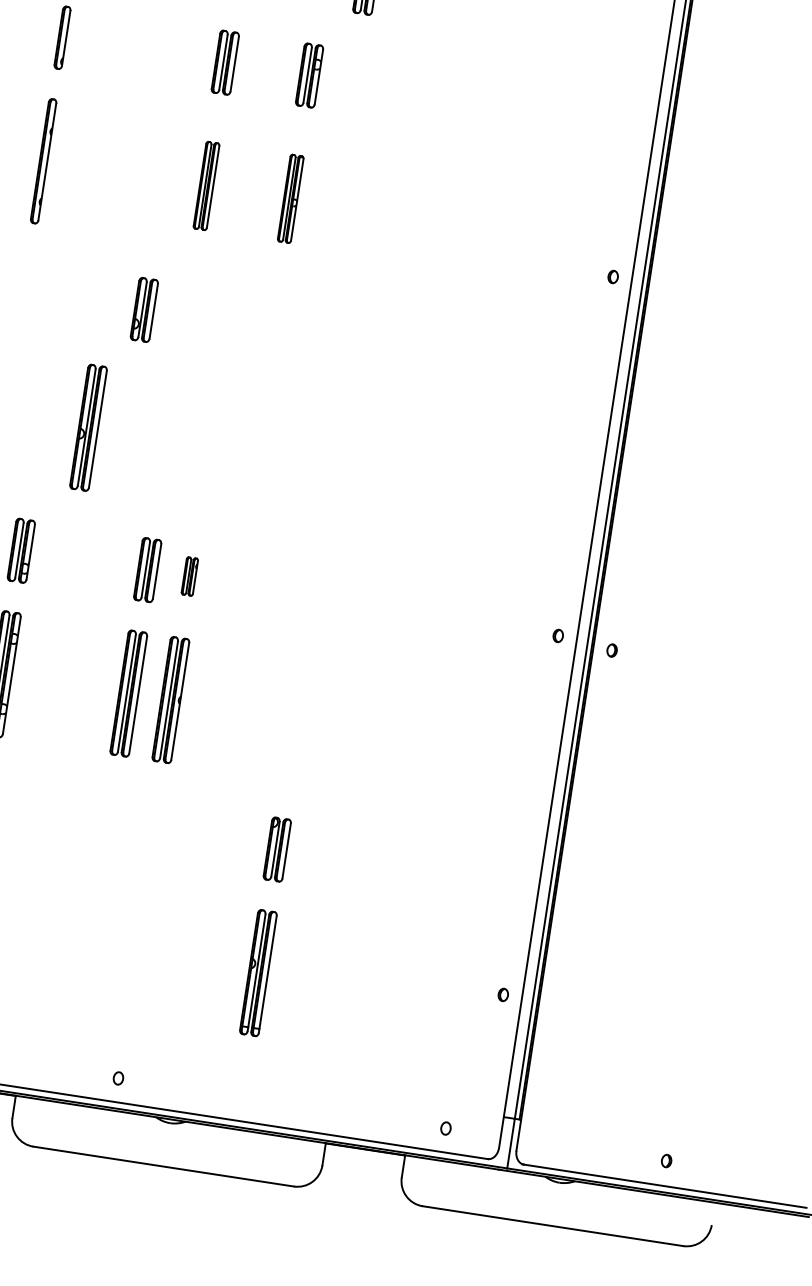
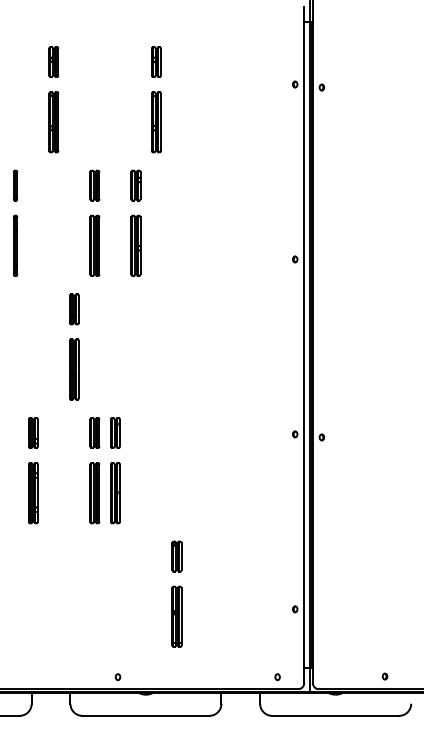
part: (205, 185) -> (94, 245), size x1.43
part: (289, 198) -> (135, 245), size x1.43
part: (88, 427) -> (74, 369), moved
part: (190, 575) -> (115, 432), size x1.67

